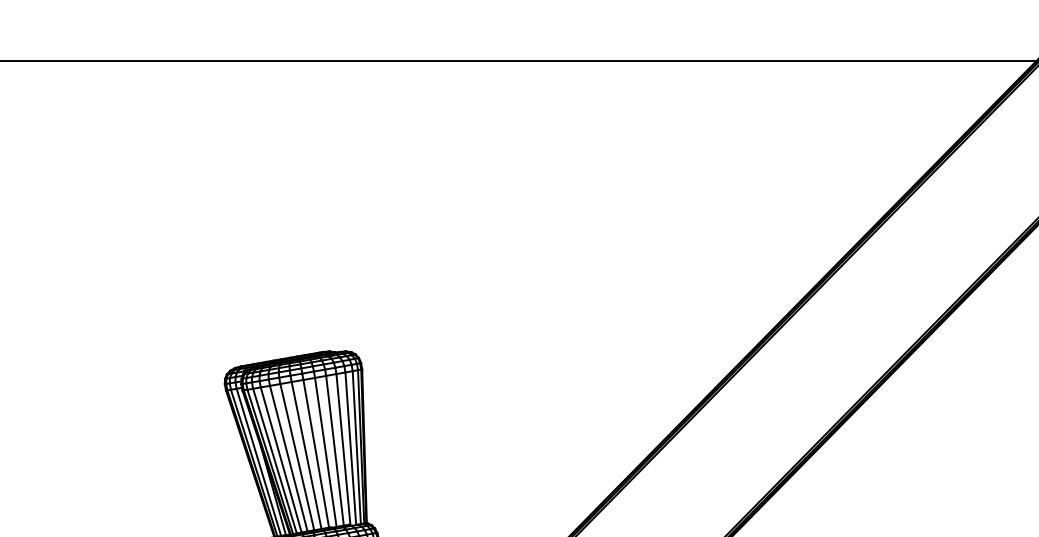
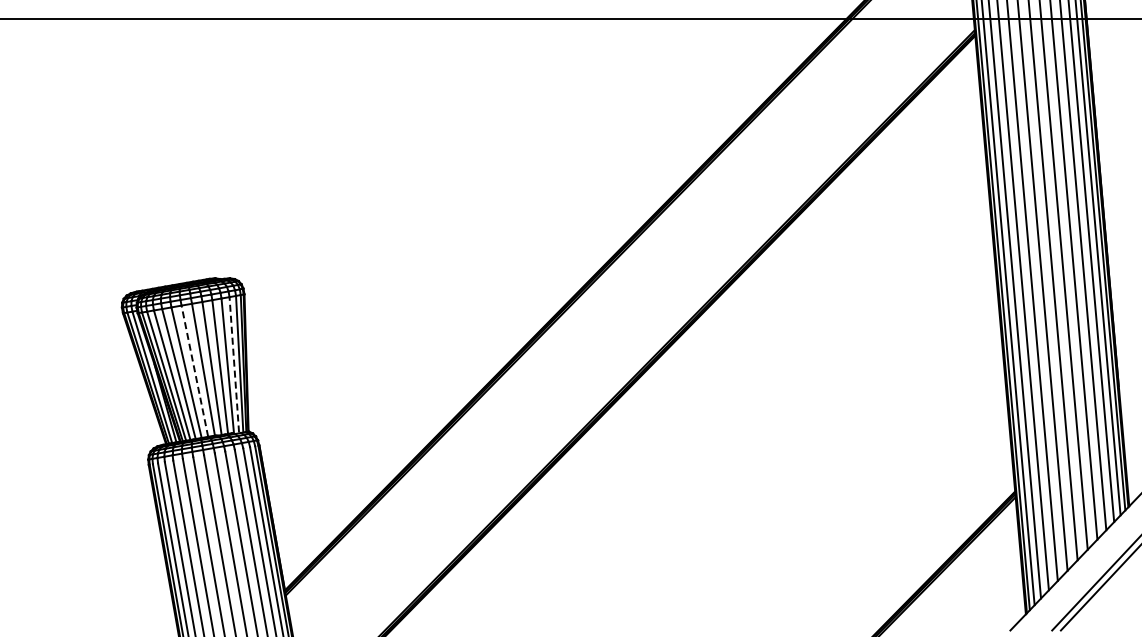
line: (350, 447) -> (234, 364), solid -> dashed
line: (306, 455) -> (194, 371), solid -> dashed

